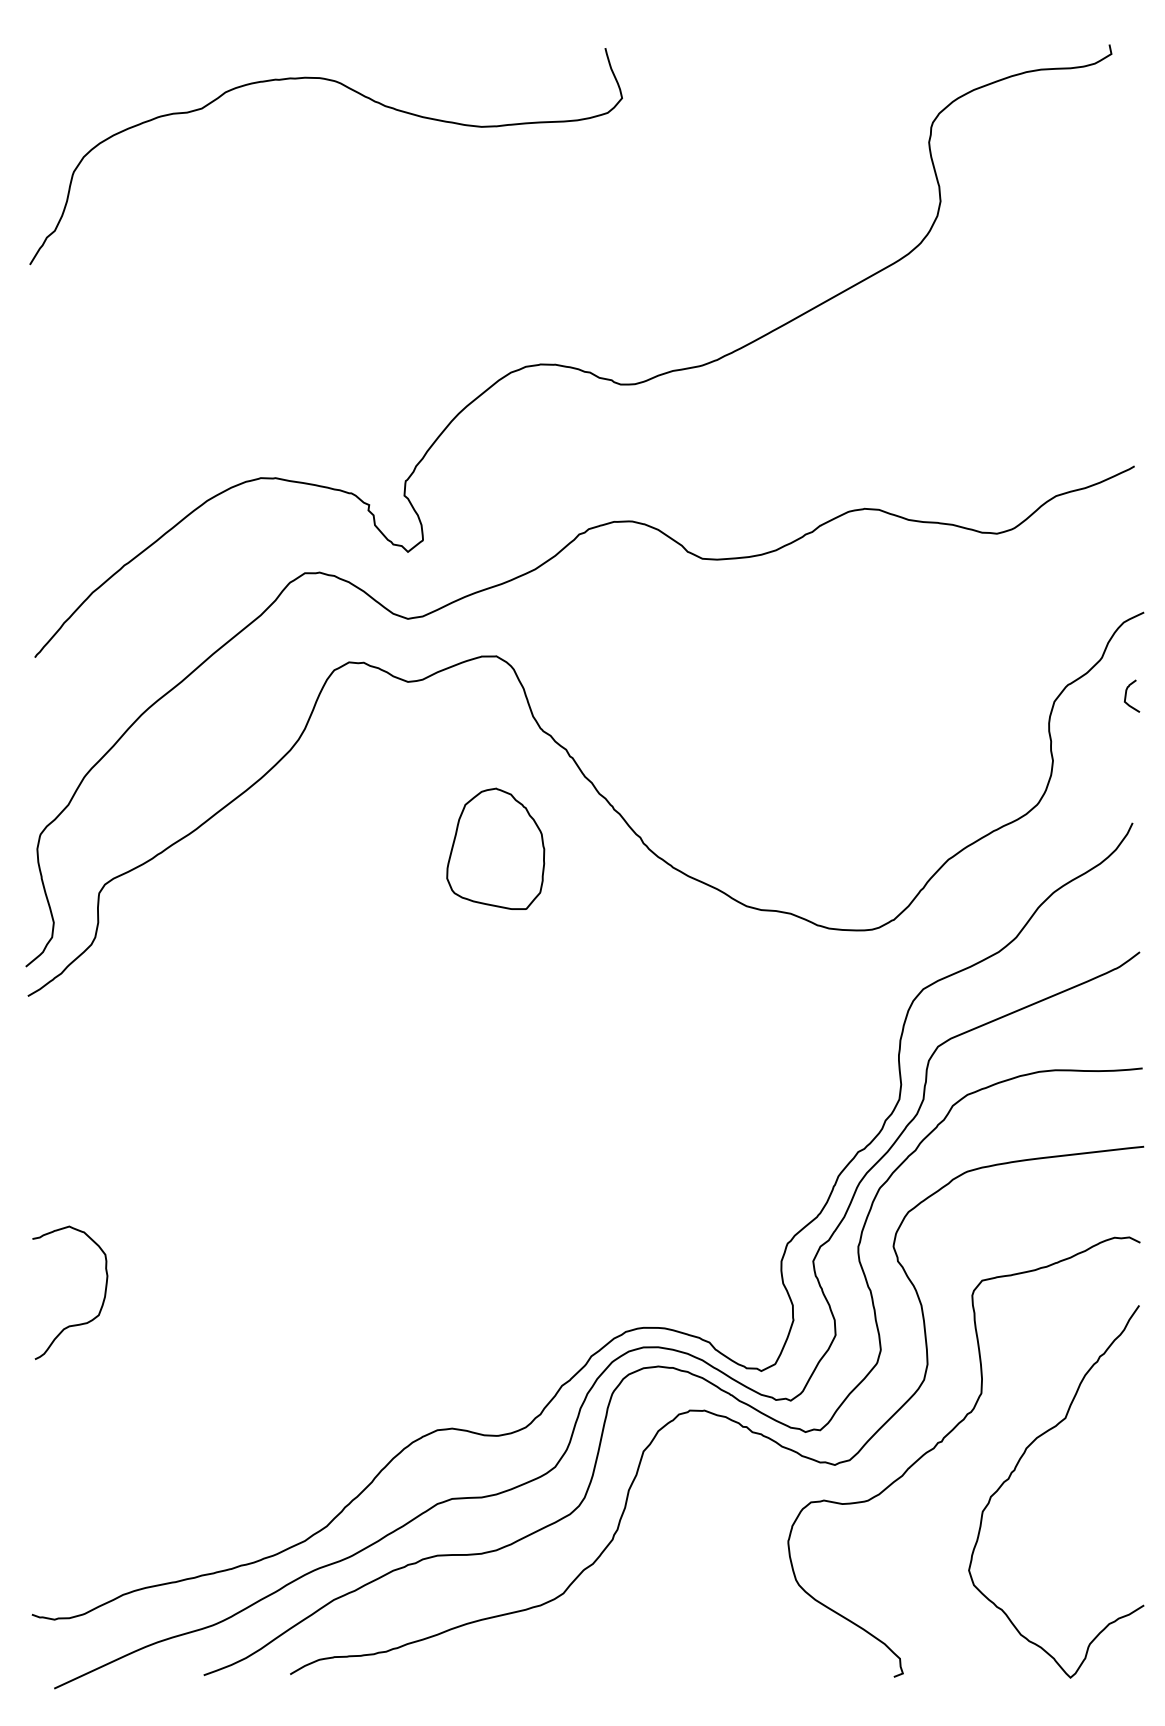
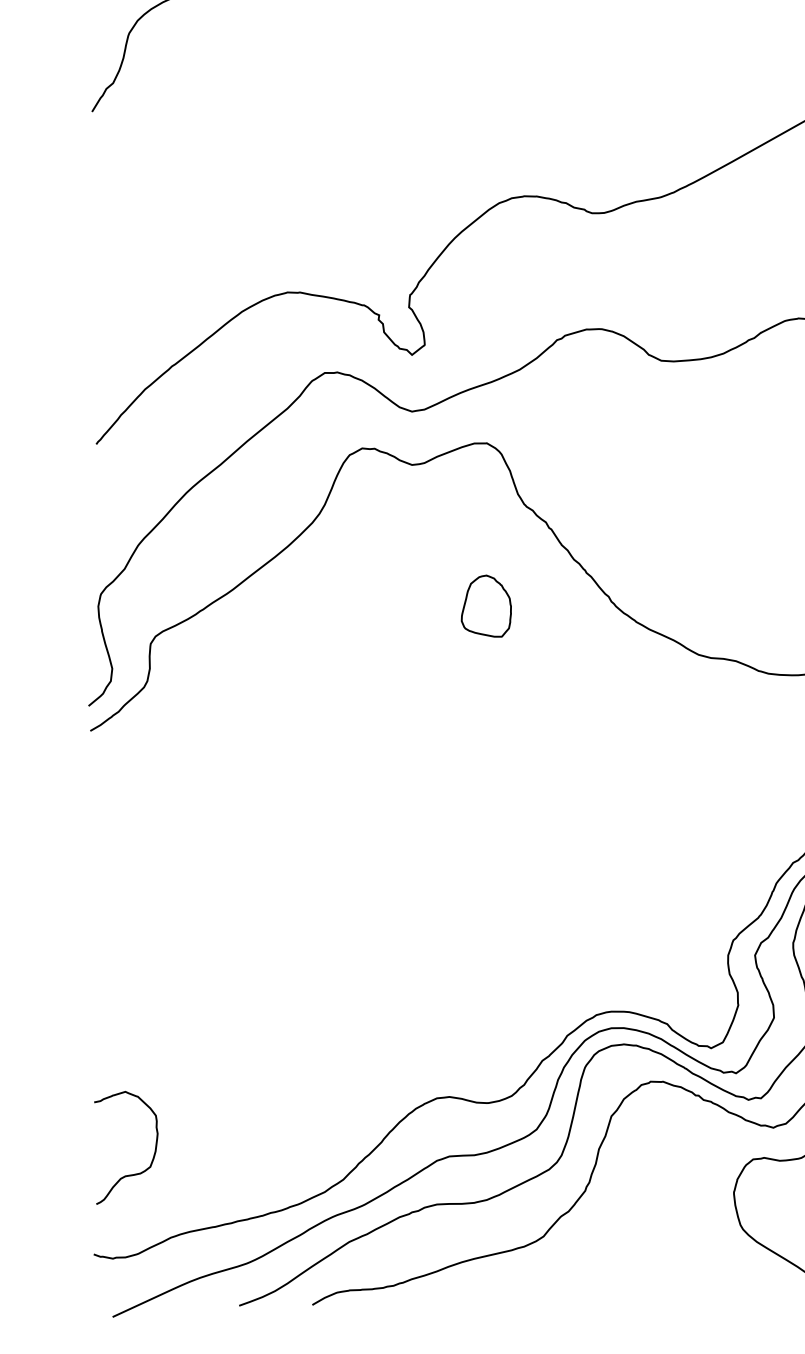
part: (495, 848) -> (486, 605), size x0.6
curve: (73, 1324) -> (128, 1174), moved

